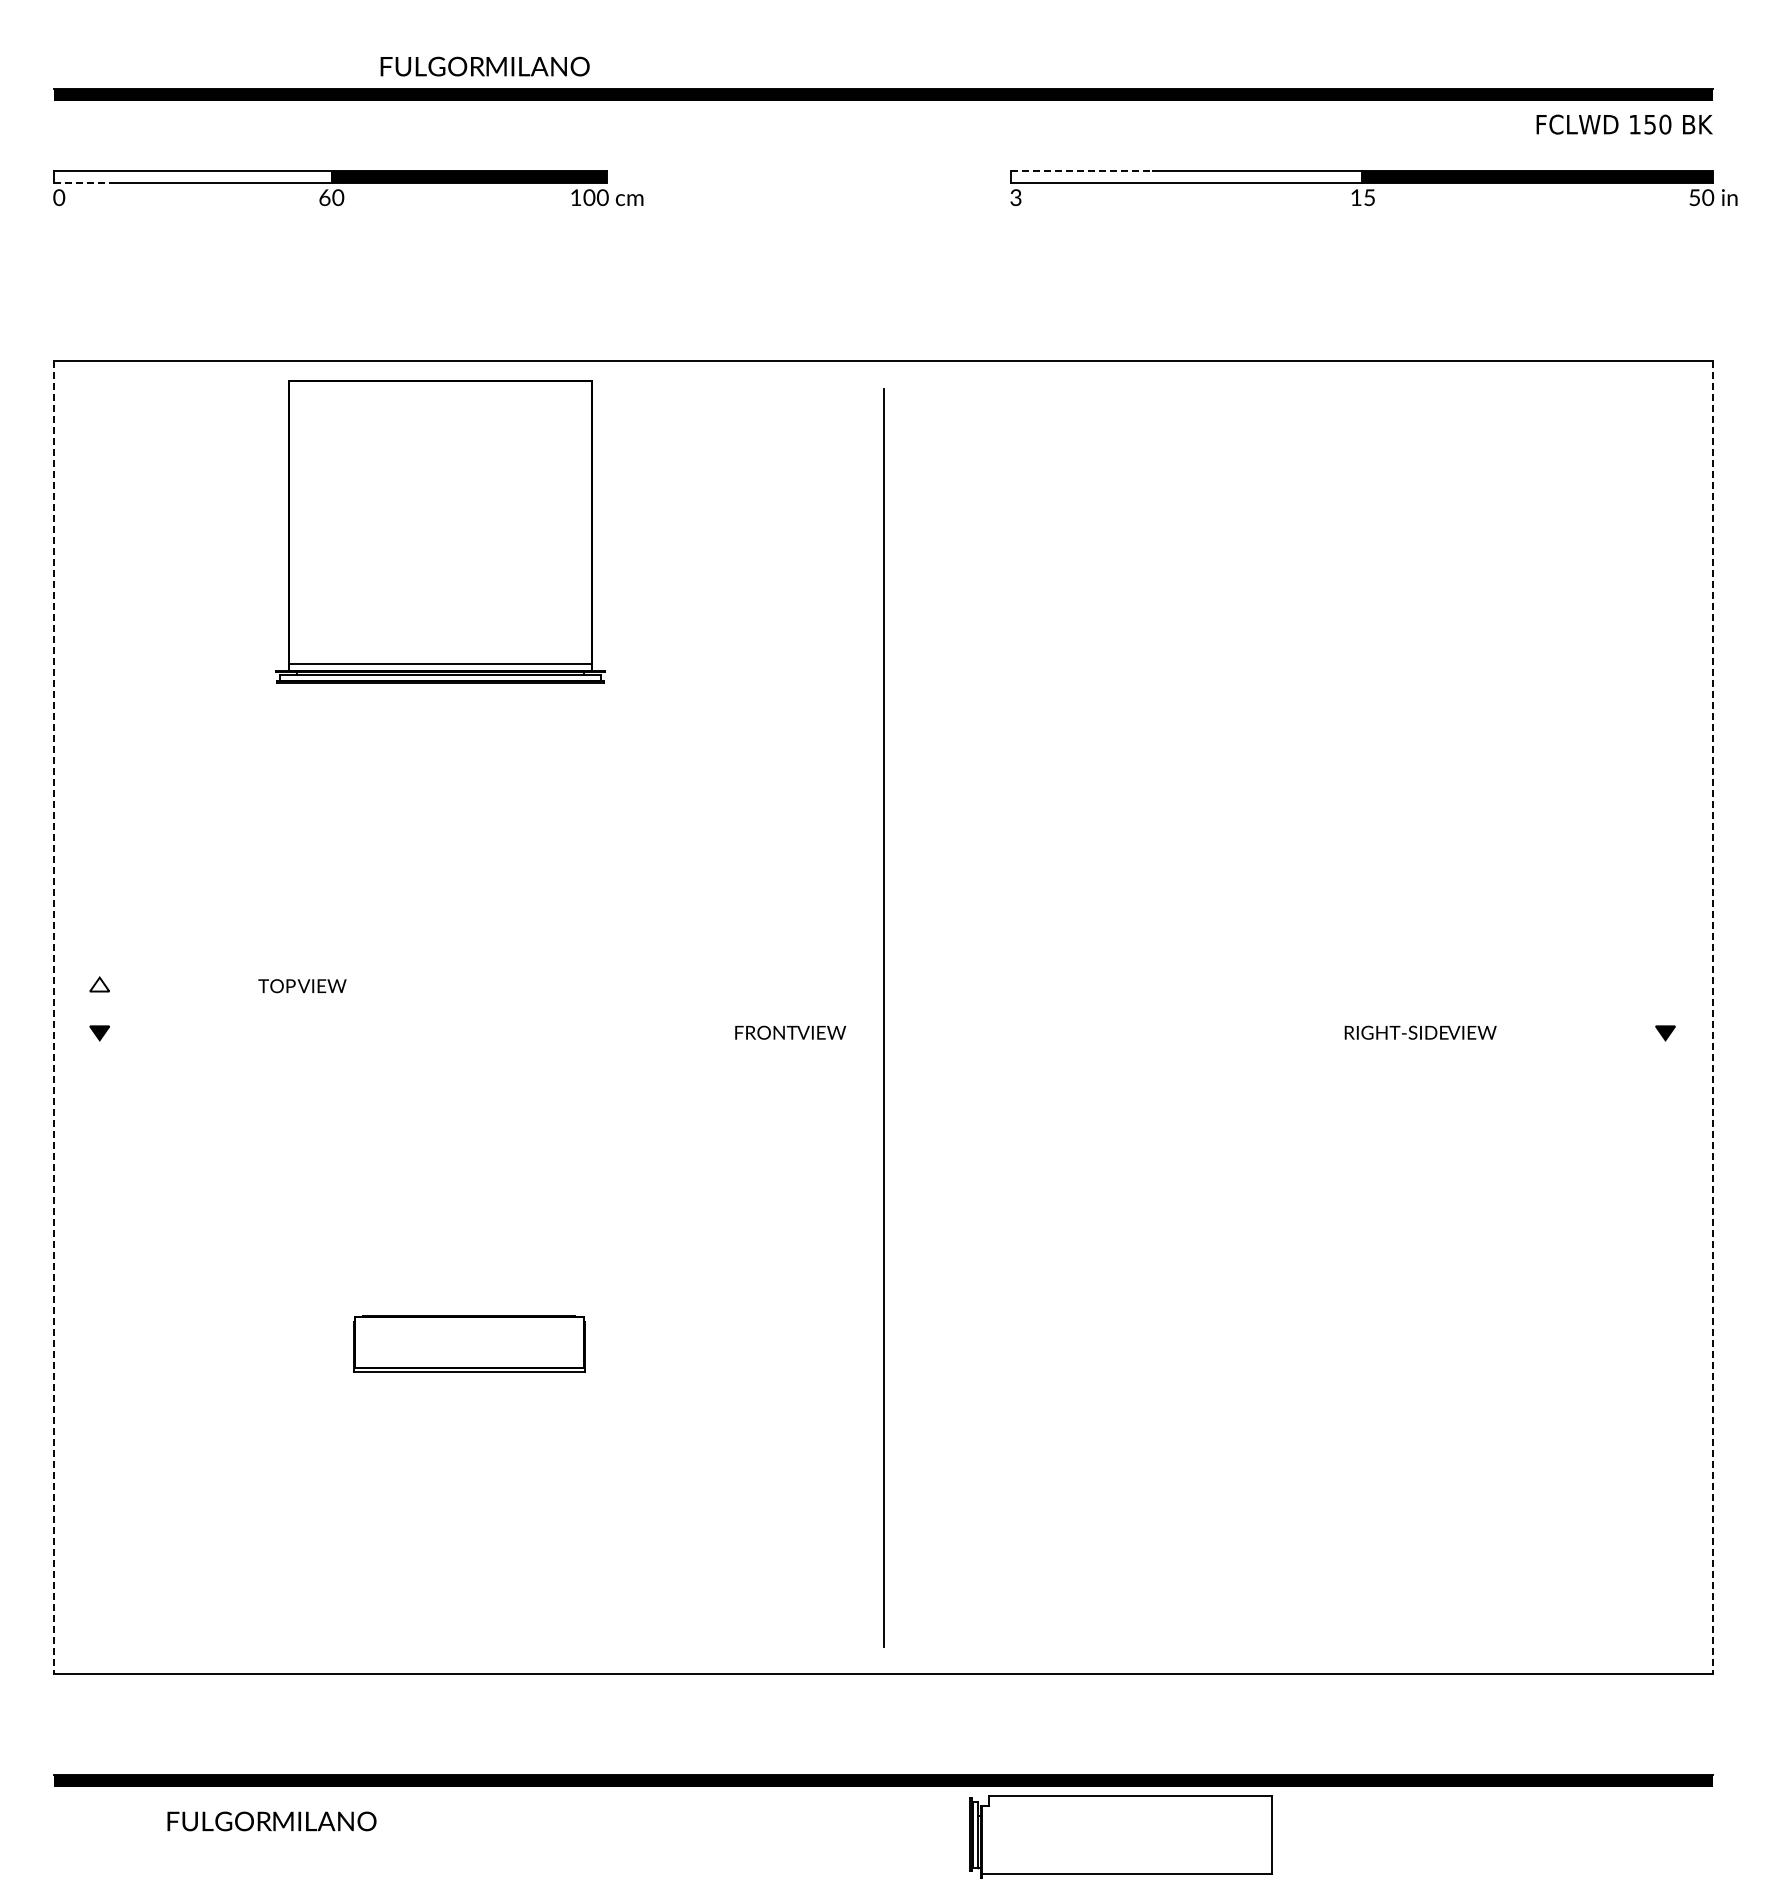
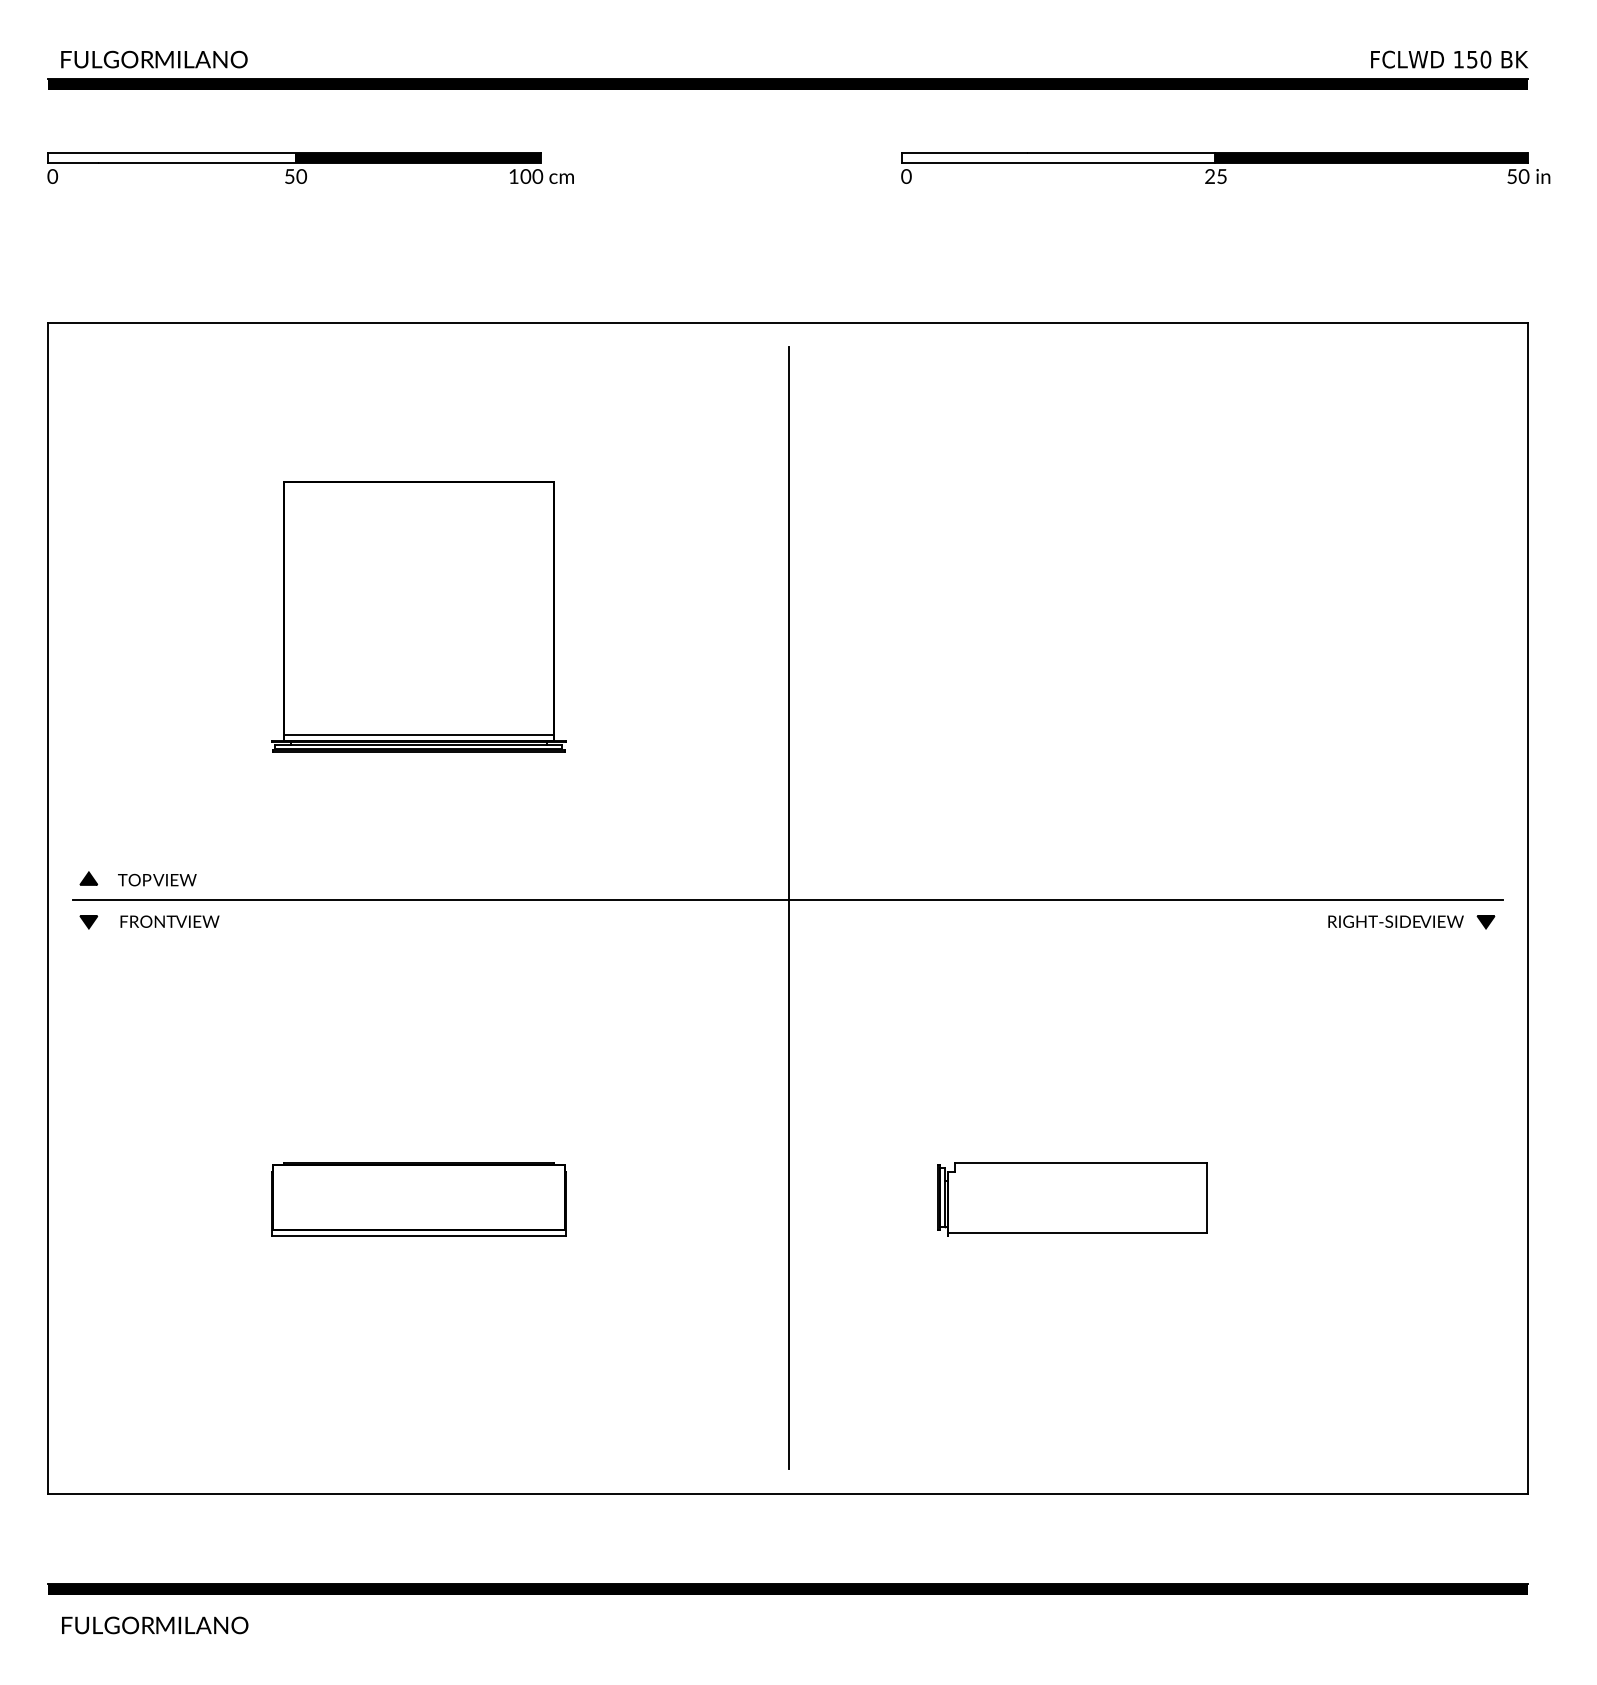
text: (484, 66) -> (153, 59), moved
text: (1624, 124) -> (1449, 59), moved
line: (1081, 170) -> (964, 152), dashed -> solid
line: (82, 182) -> (73, 163), dashed -> solid
text: (324, 197) -> (289, 176), 60 -> 50
text: (1015, 197) -> (906, 176), 3 -> 0
text: (1355, 197) -> (1209, 176), 15 -> 25
part: (440, 531) -> (418, 616), moved
fill: (99, 984) -> (88, 878), added
text: (302, 986) -> (157, 880), moved
line: (883, 1008) -> (788, 900), added
line: (54, 1018) -> (48, 908), dashed -> solid
line: (1712, 1018) -> (1527, 908), dashed -> solid
text: (790, 1032) -> (169, 921), moved
text: (1420, 1032) -> (1395, 921), moved
part: (469, 1343) -> (418, 1198), size x1.43
text: (271, 1821) -> (154, 1625), moved
part: (1120, 1836) -> (1071, 1198), moved

